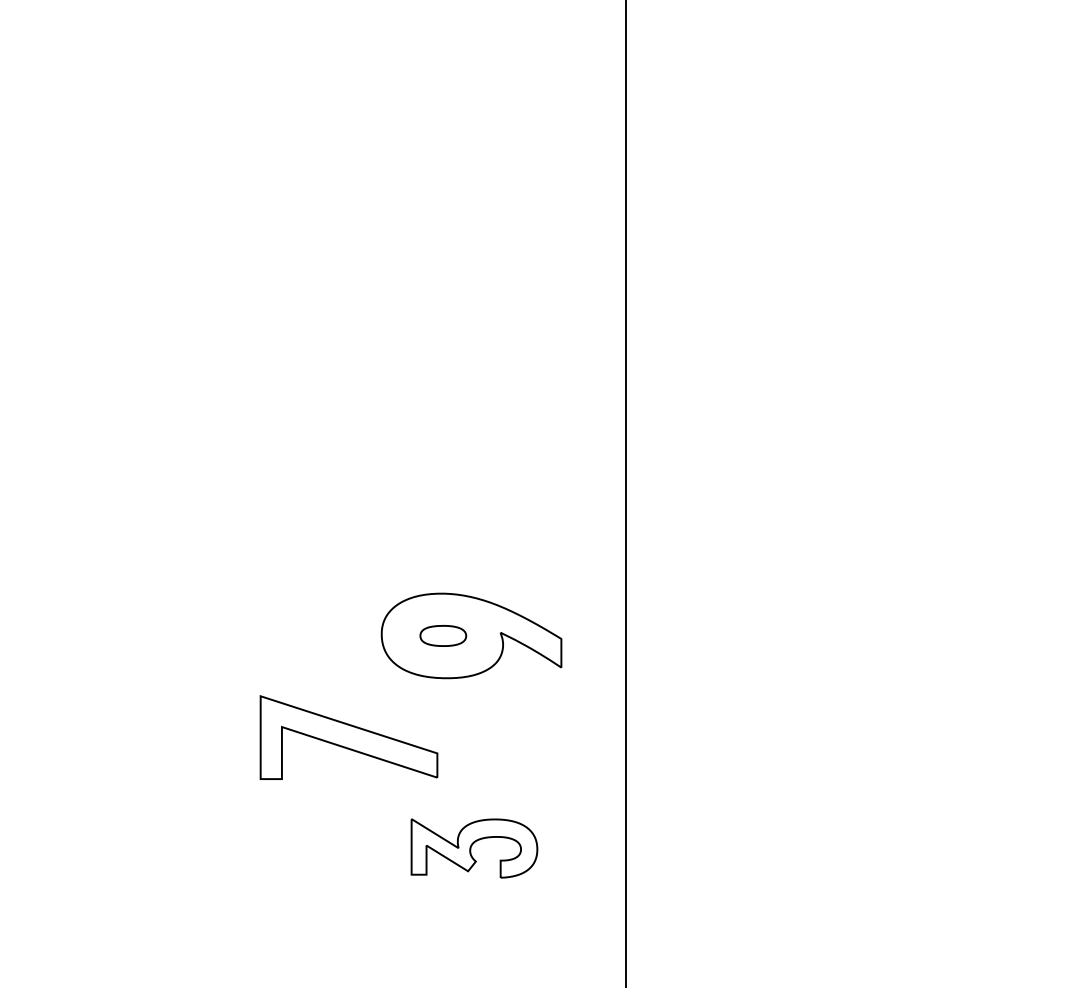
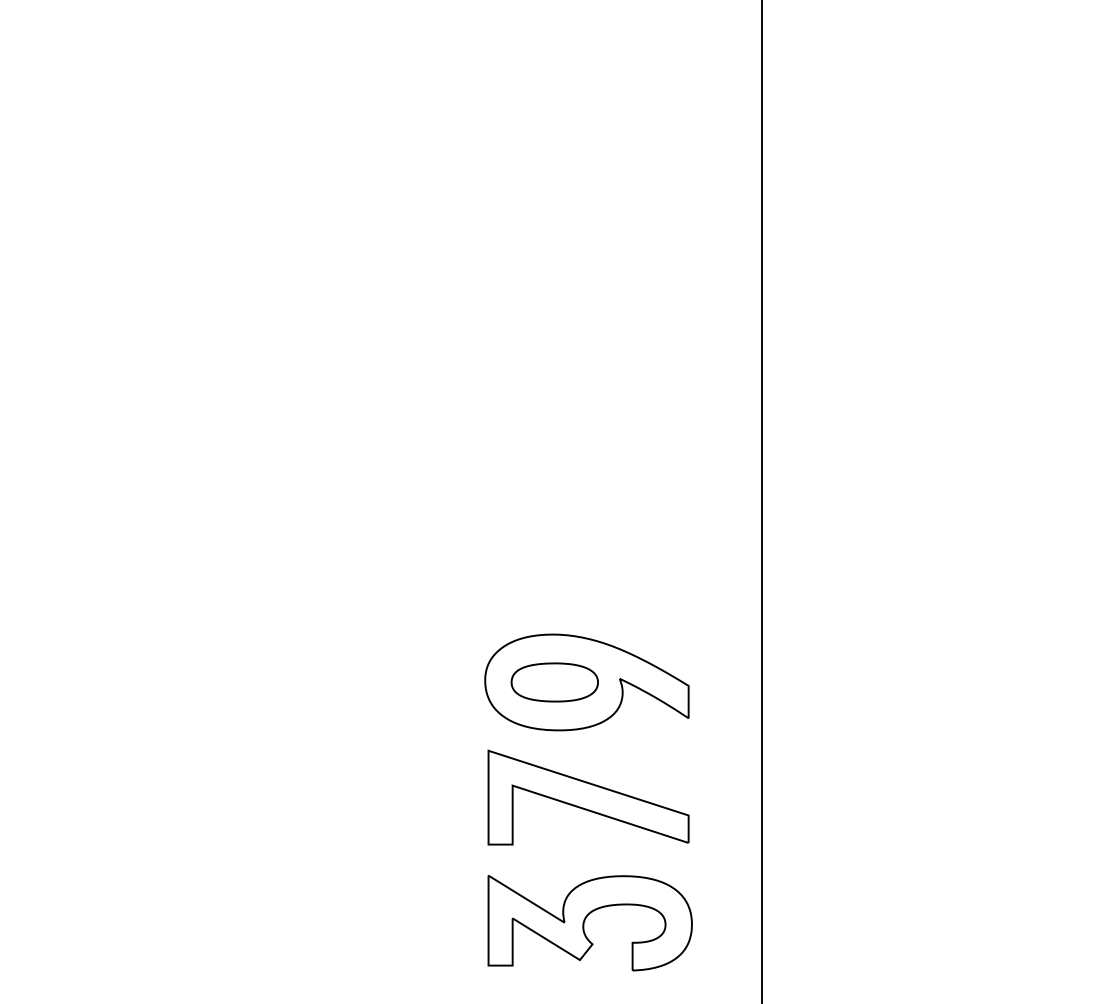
part: (443, 635) -> (555, 681), size x1.67
part: (348, 737) -> (587, 797), moved
part: (474, 848) -> (590, 923), size x1.43

